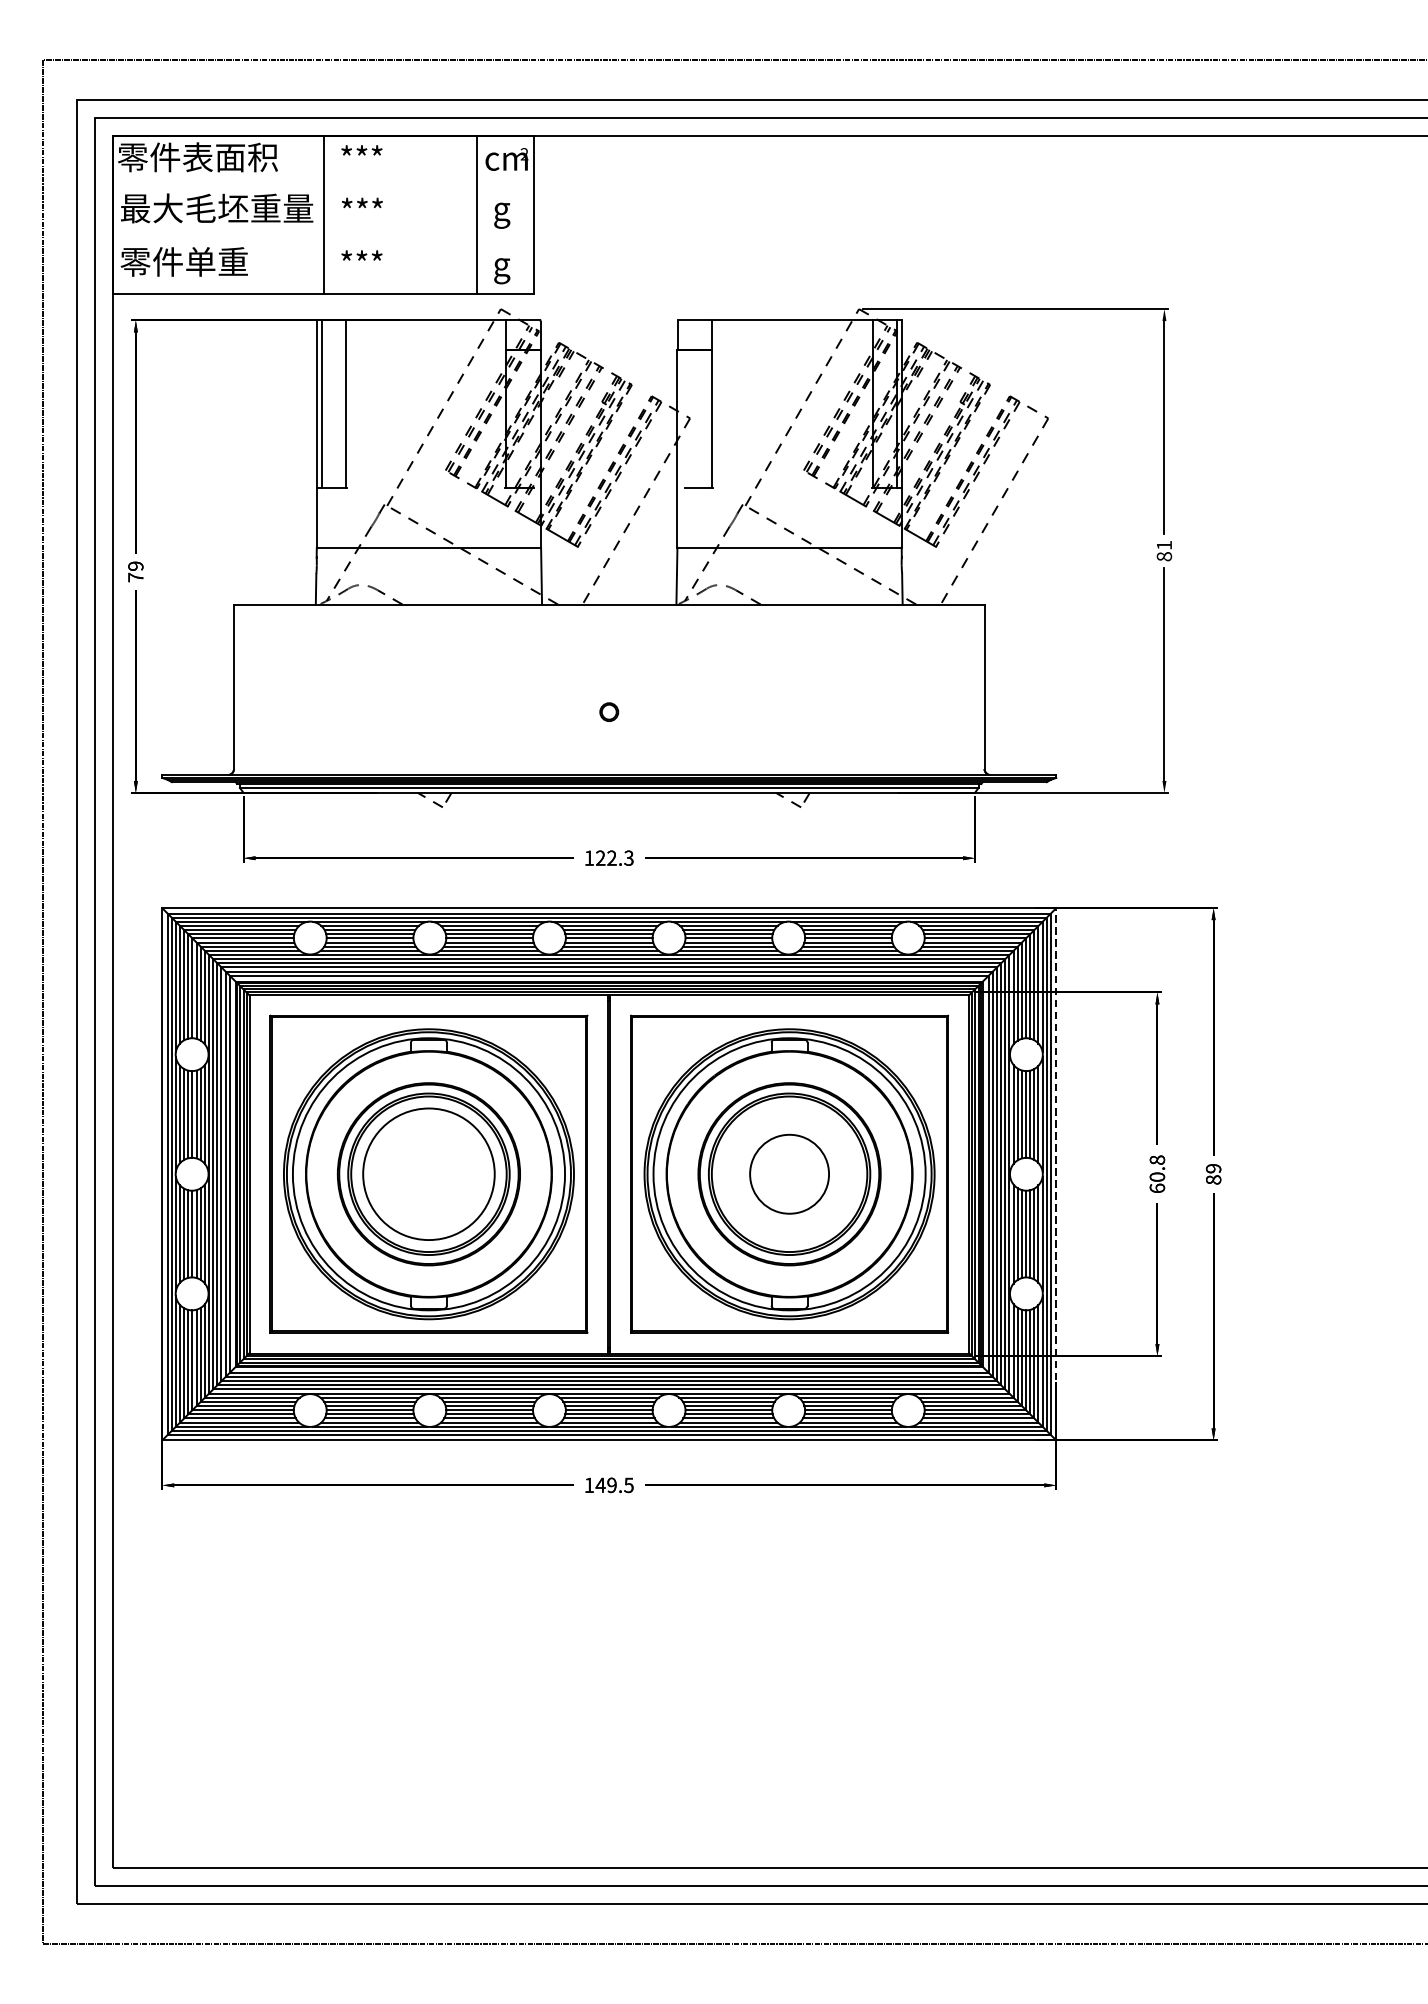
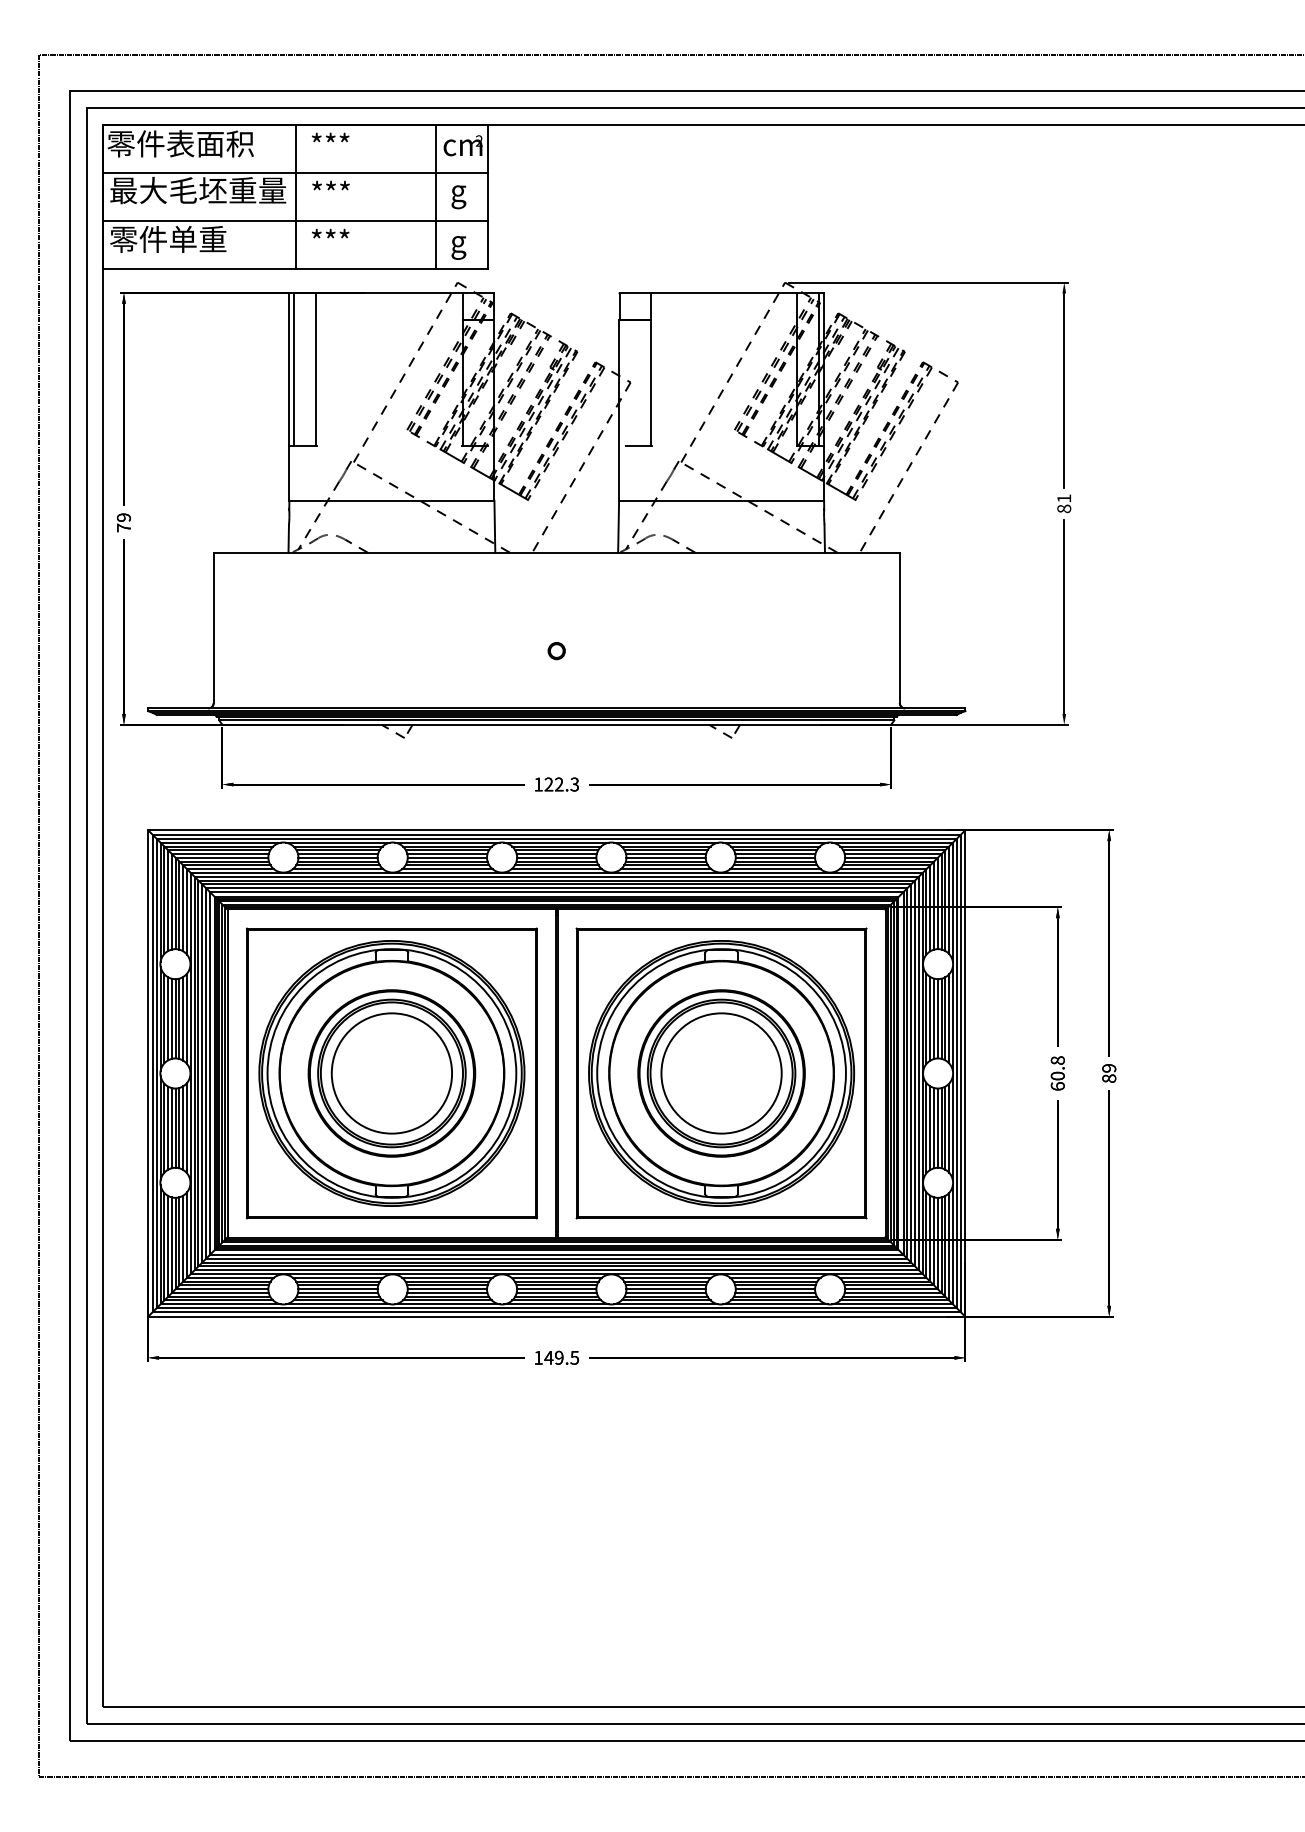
line: (323, 188) -> (295, 172), added
line: (323, 241) -> (295, 220), added
circle: (789, 1174) -> (721, 1073), size x1.67
line: (1056, 1174) -> (965, 1073), dashed -> solid

